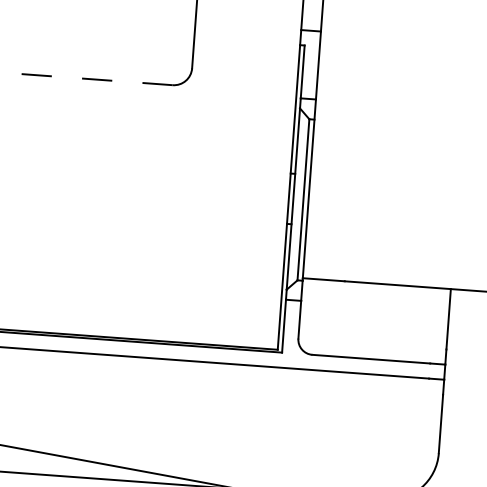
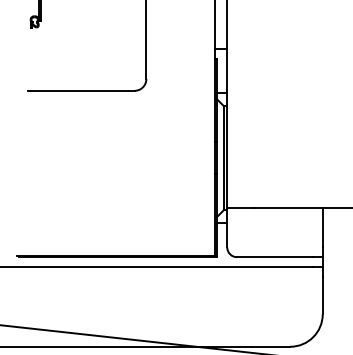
line: (88, 78) -> (80, 90), dashed -> solid

